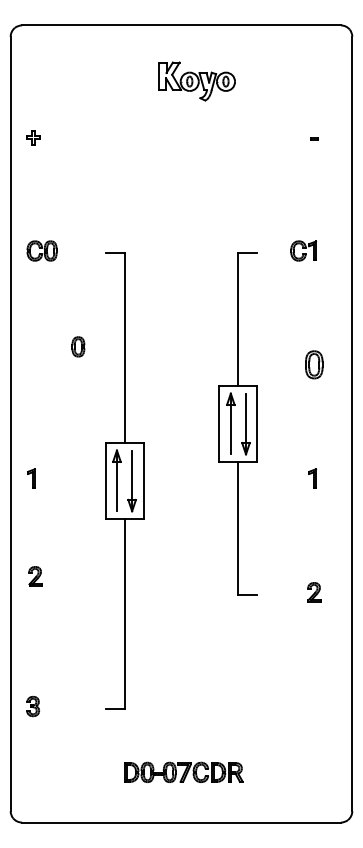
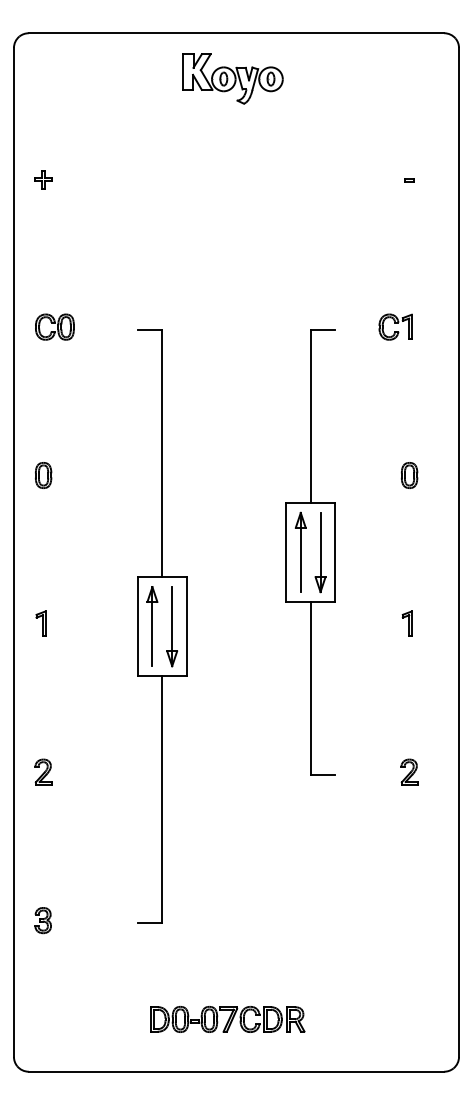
part: (196, 81) -> (232, 78), moved
part: (78, 346) -> (43, 474), moved
part: (314, 364) -> (409, 474), size x0.71
part: (35, 576) -> (43, 772), moved
part: (183, 771) -> (227, 1018), moved

